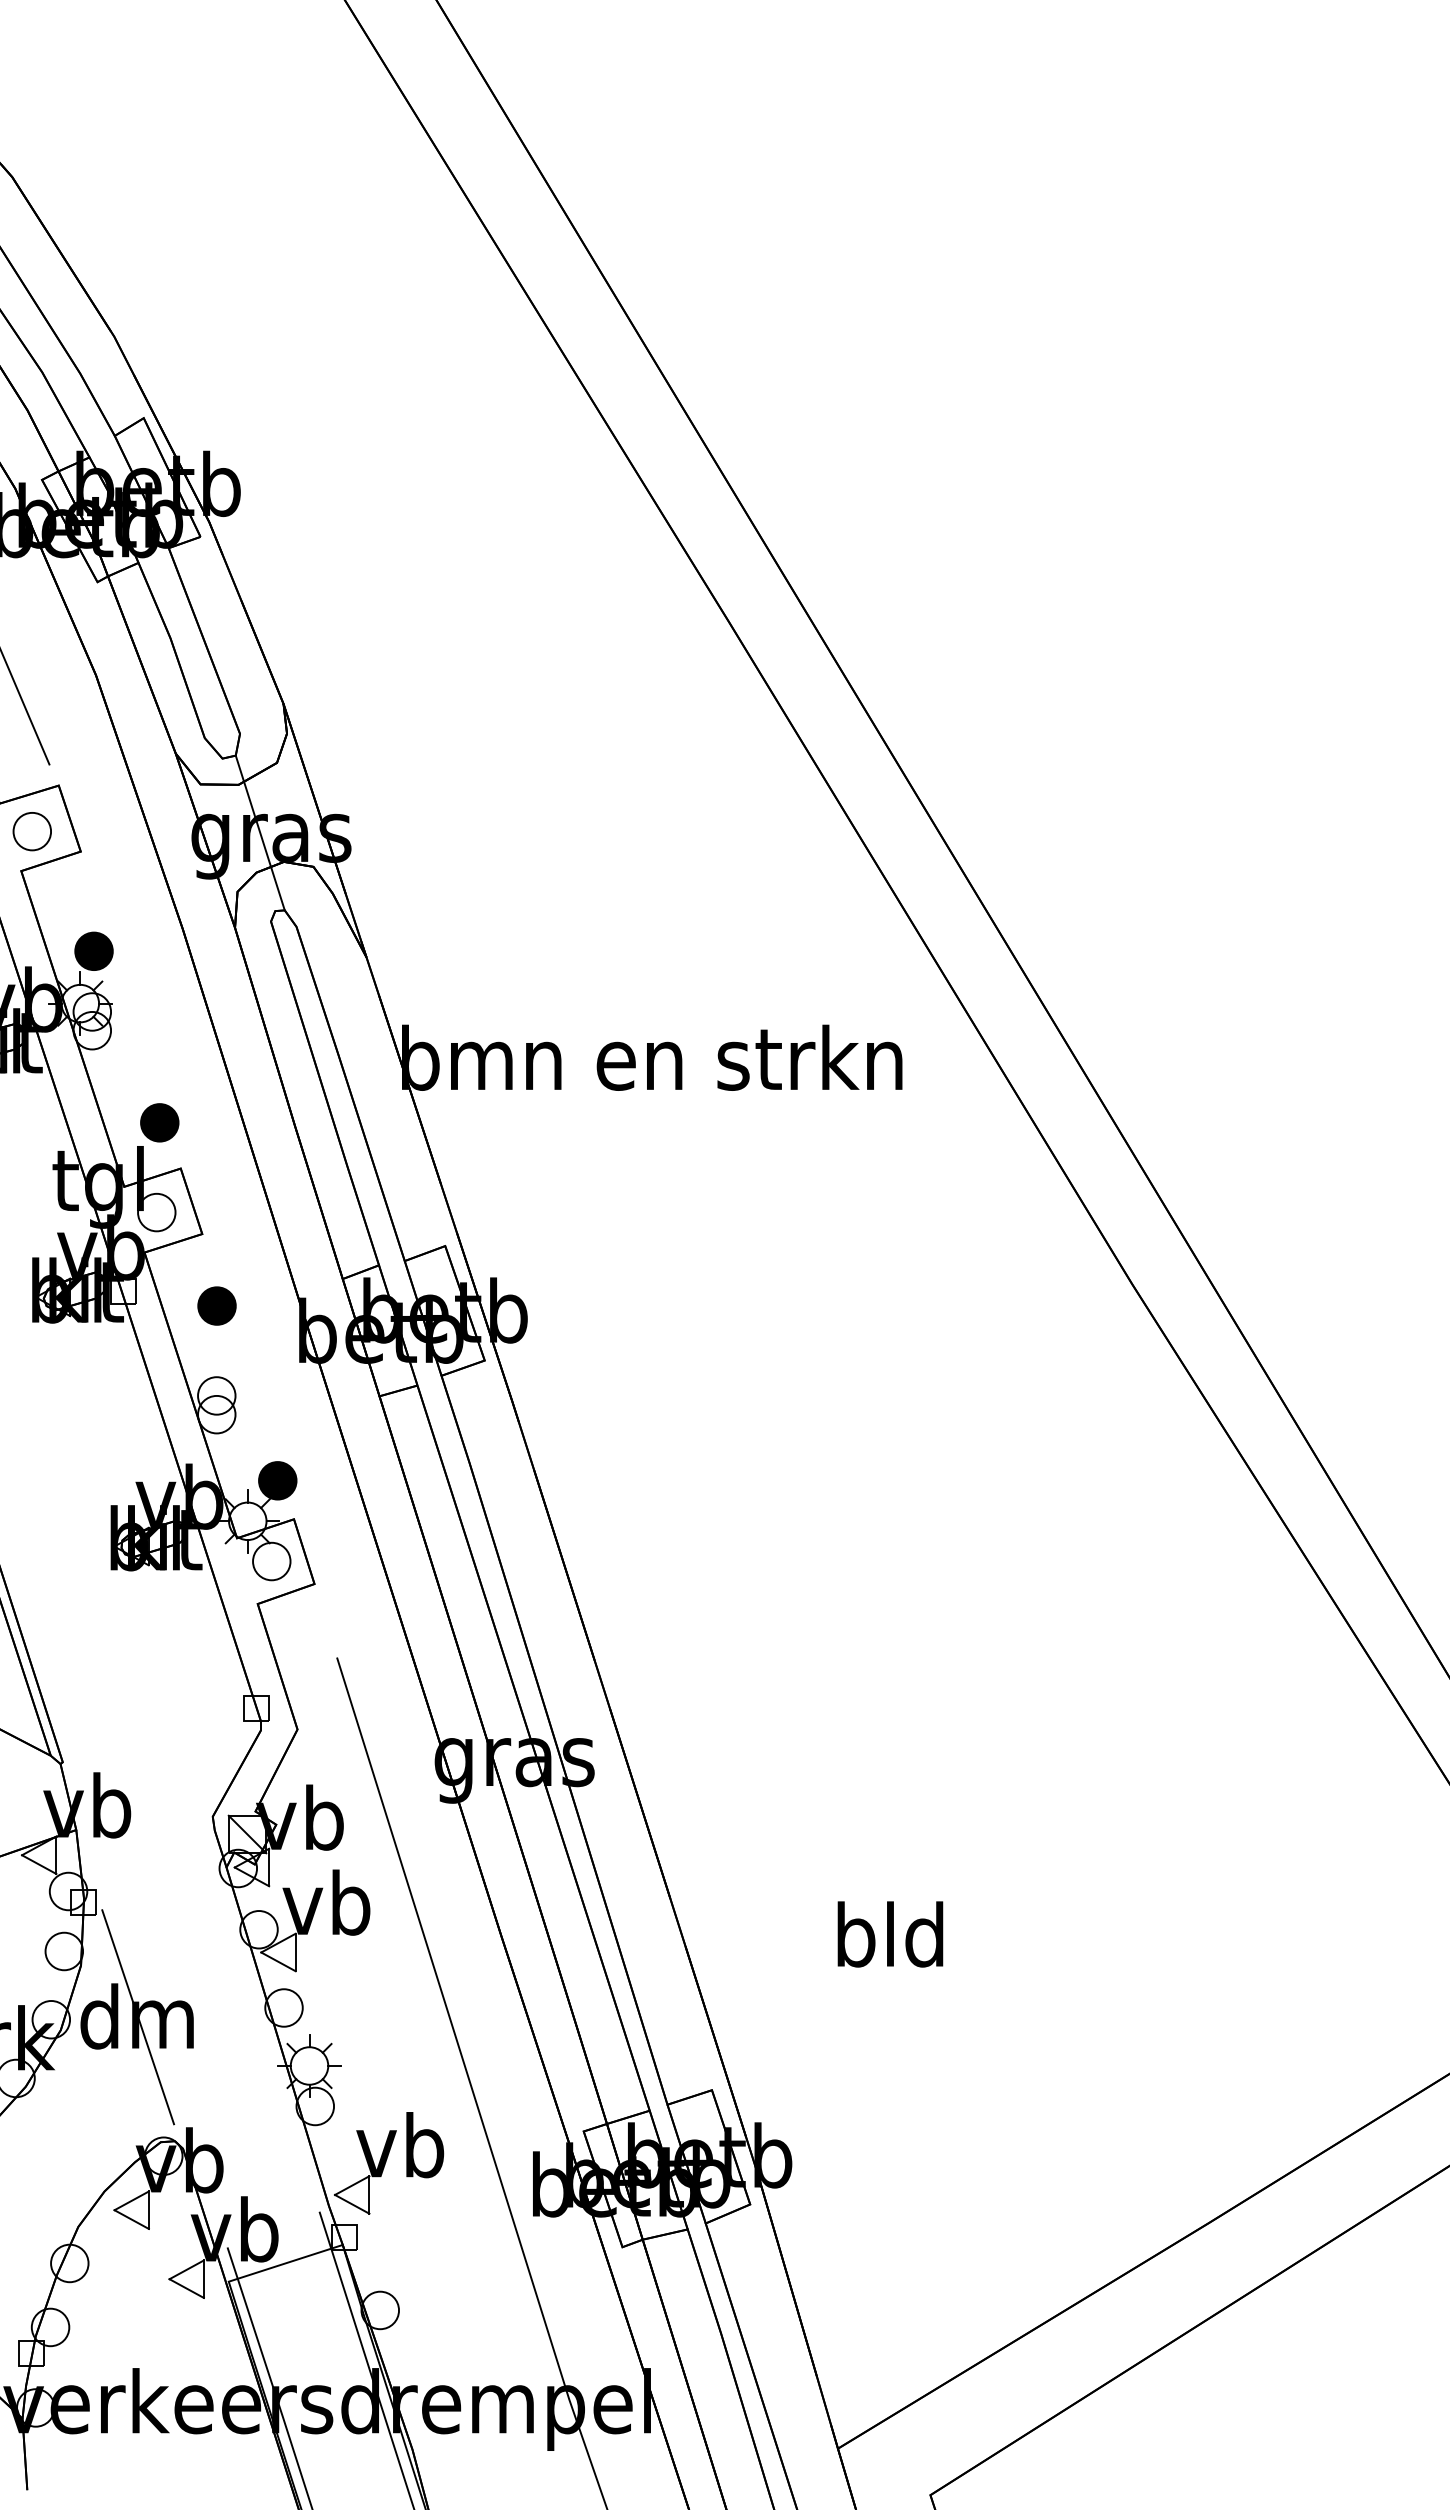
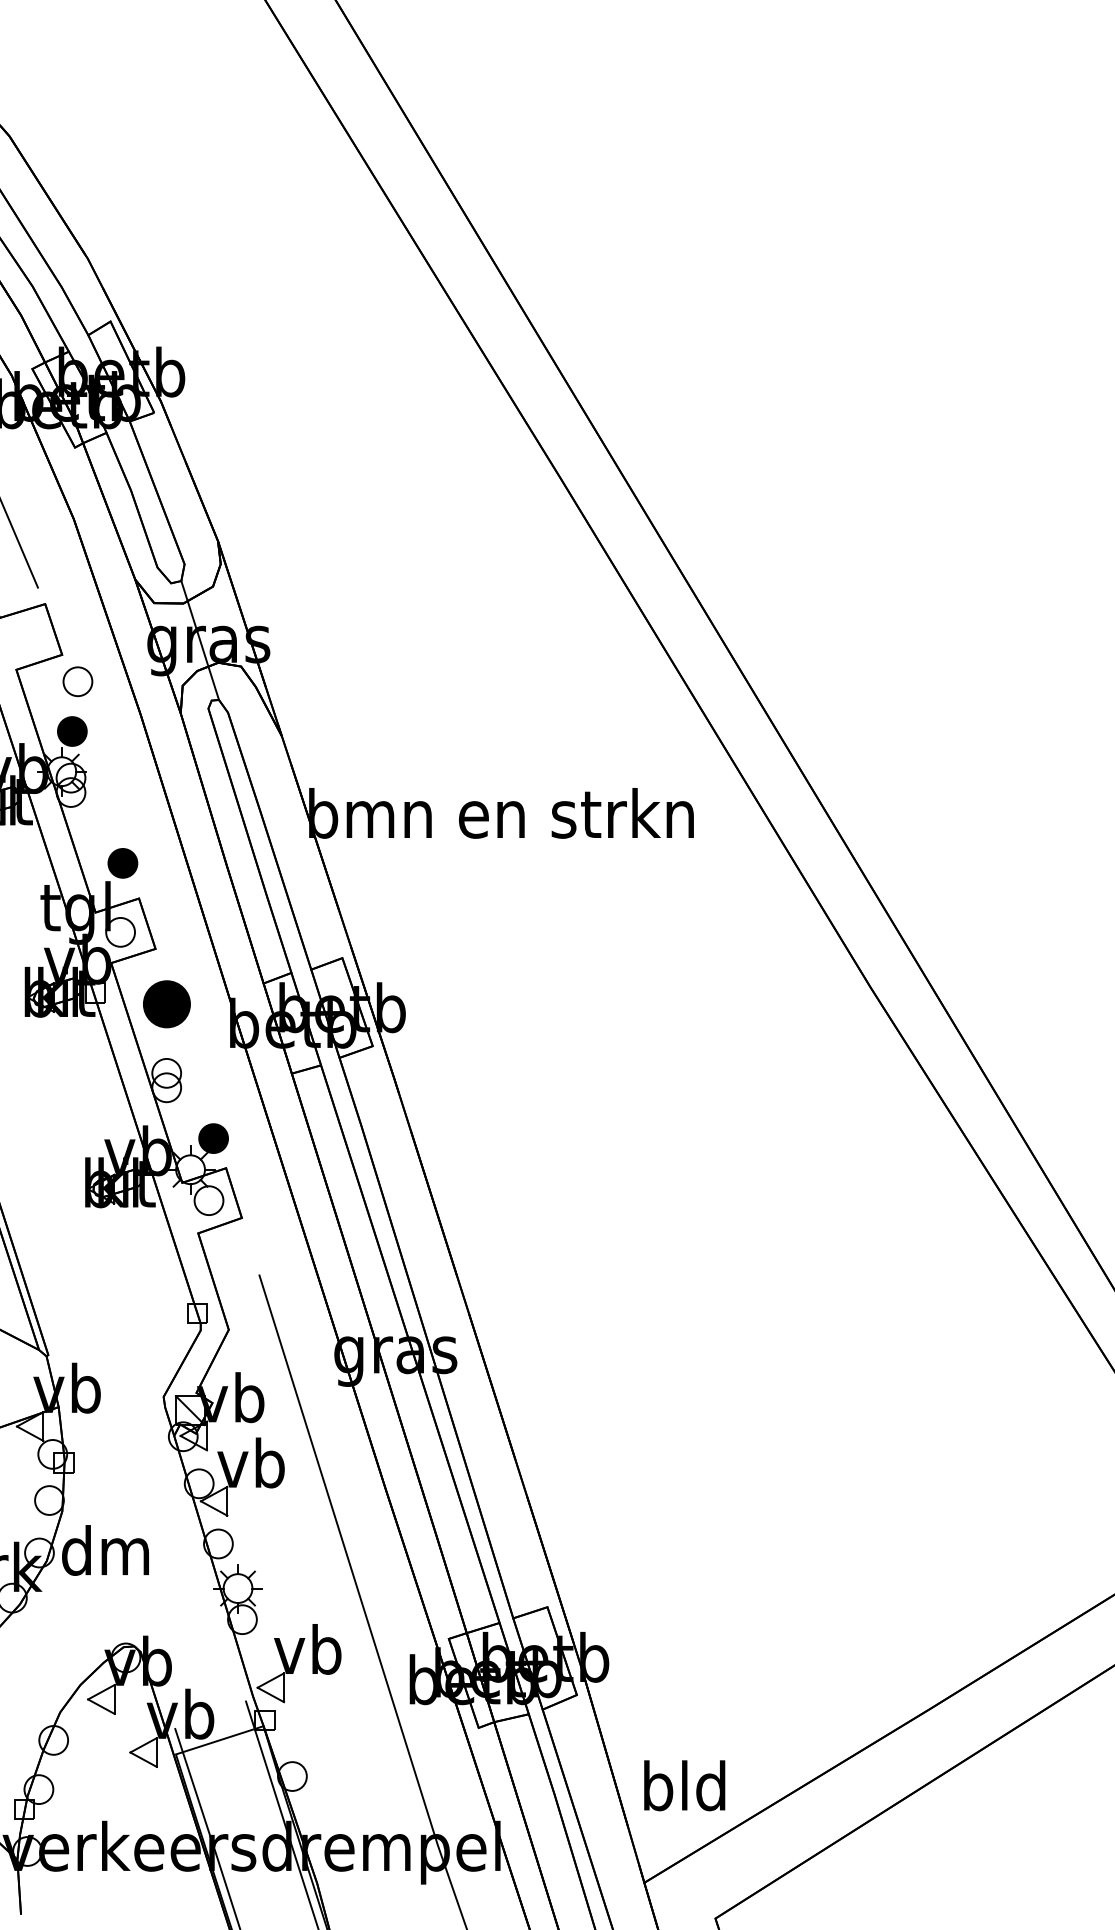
part: (31, 831) -> (77, 681), moved
part: (216, 1305) -> (166, 1003), size x1.6
text: (890, 1934) -> (684, 1785), moved
line: (138, 2017) -> (106, 1551), removed

